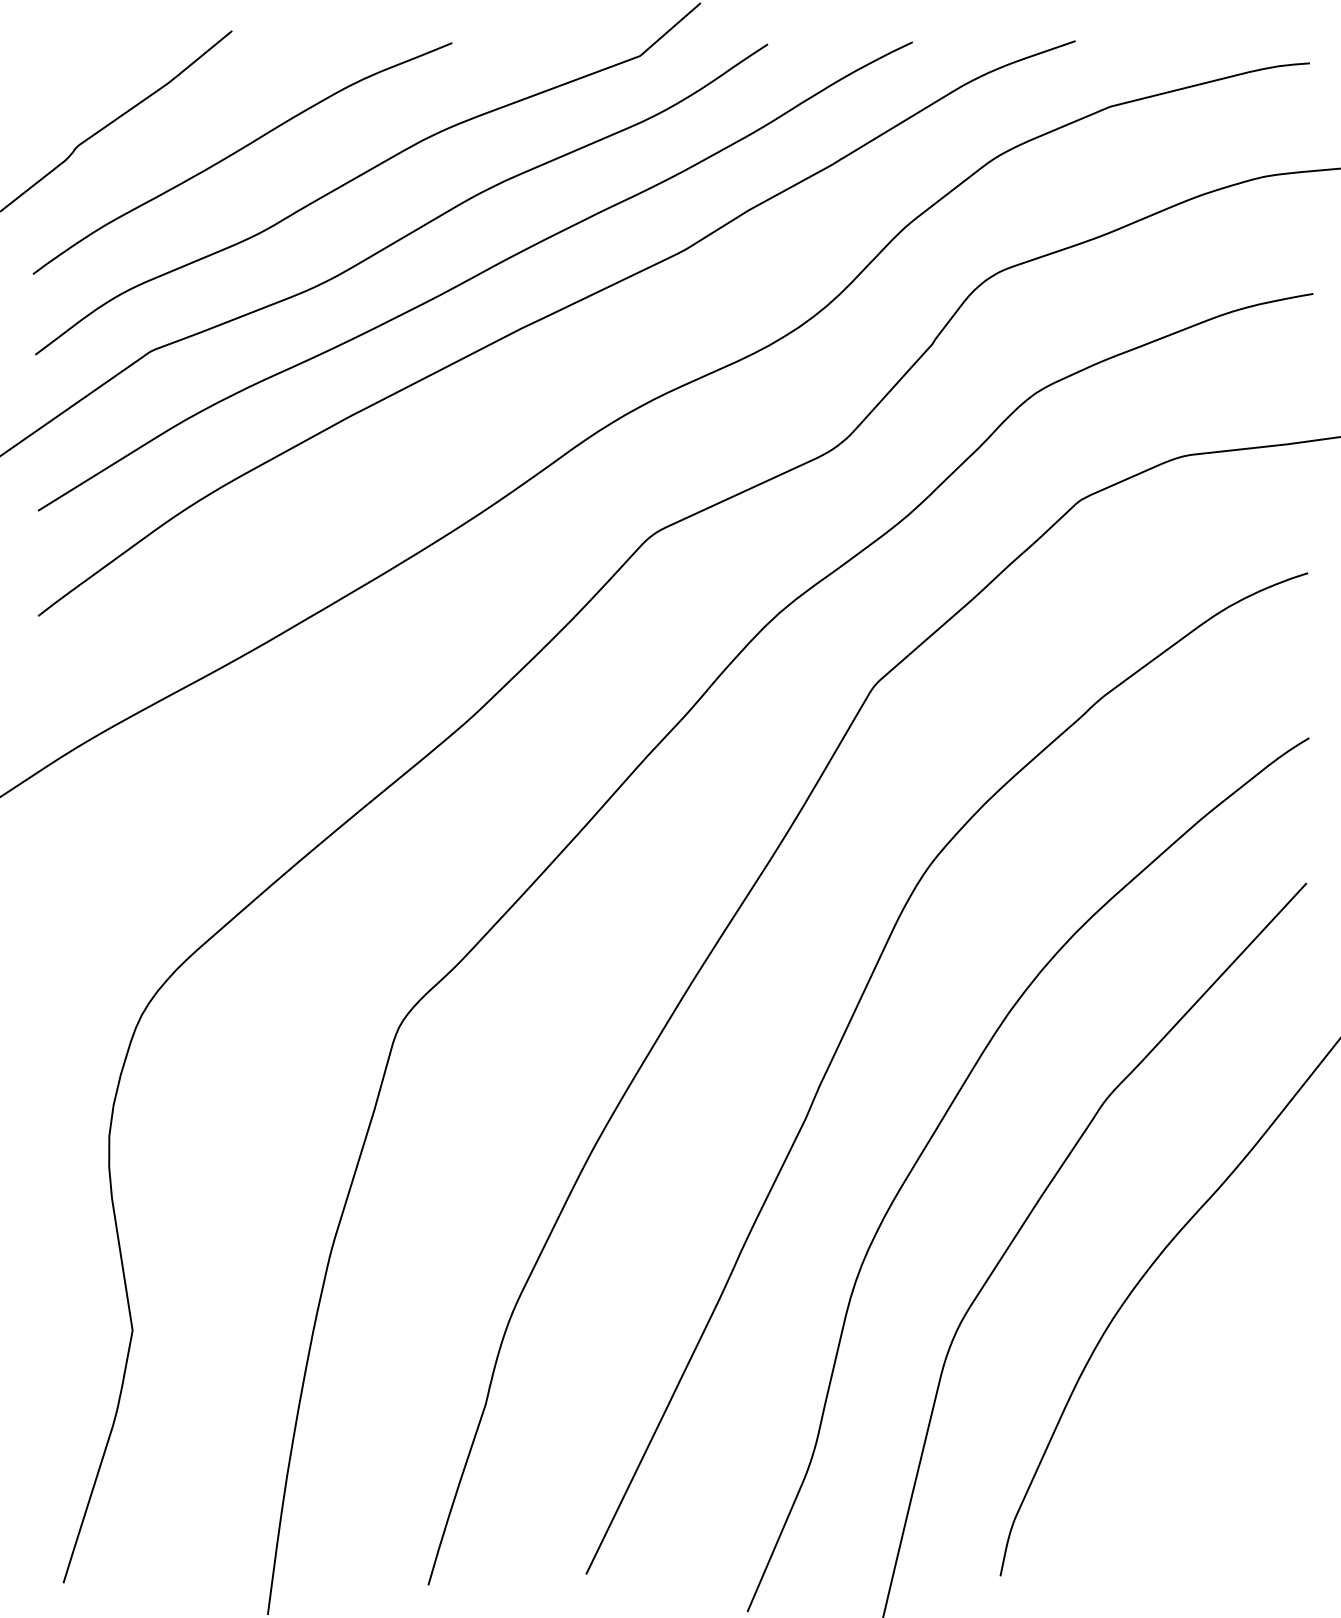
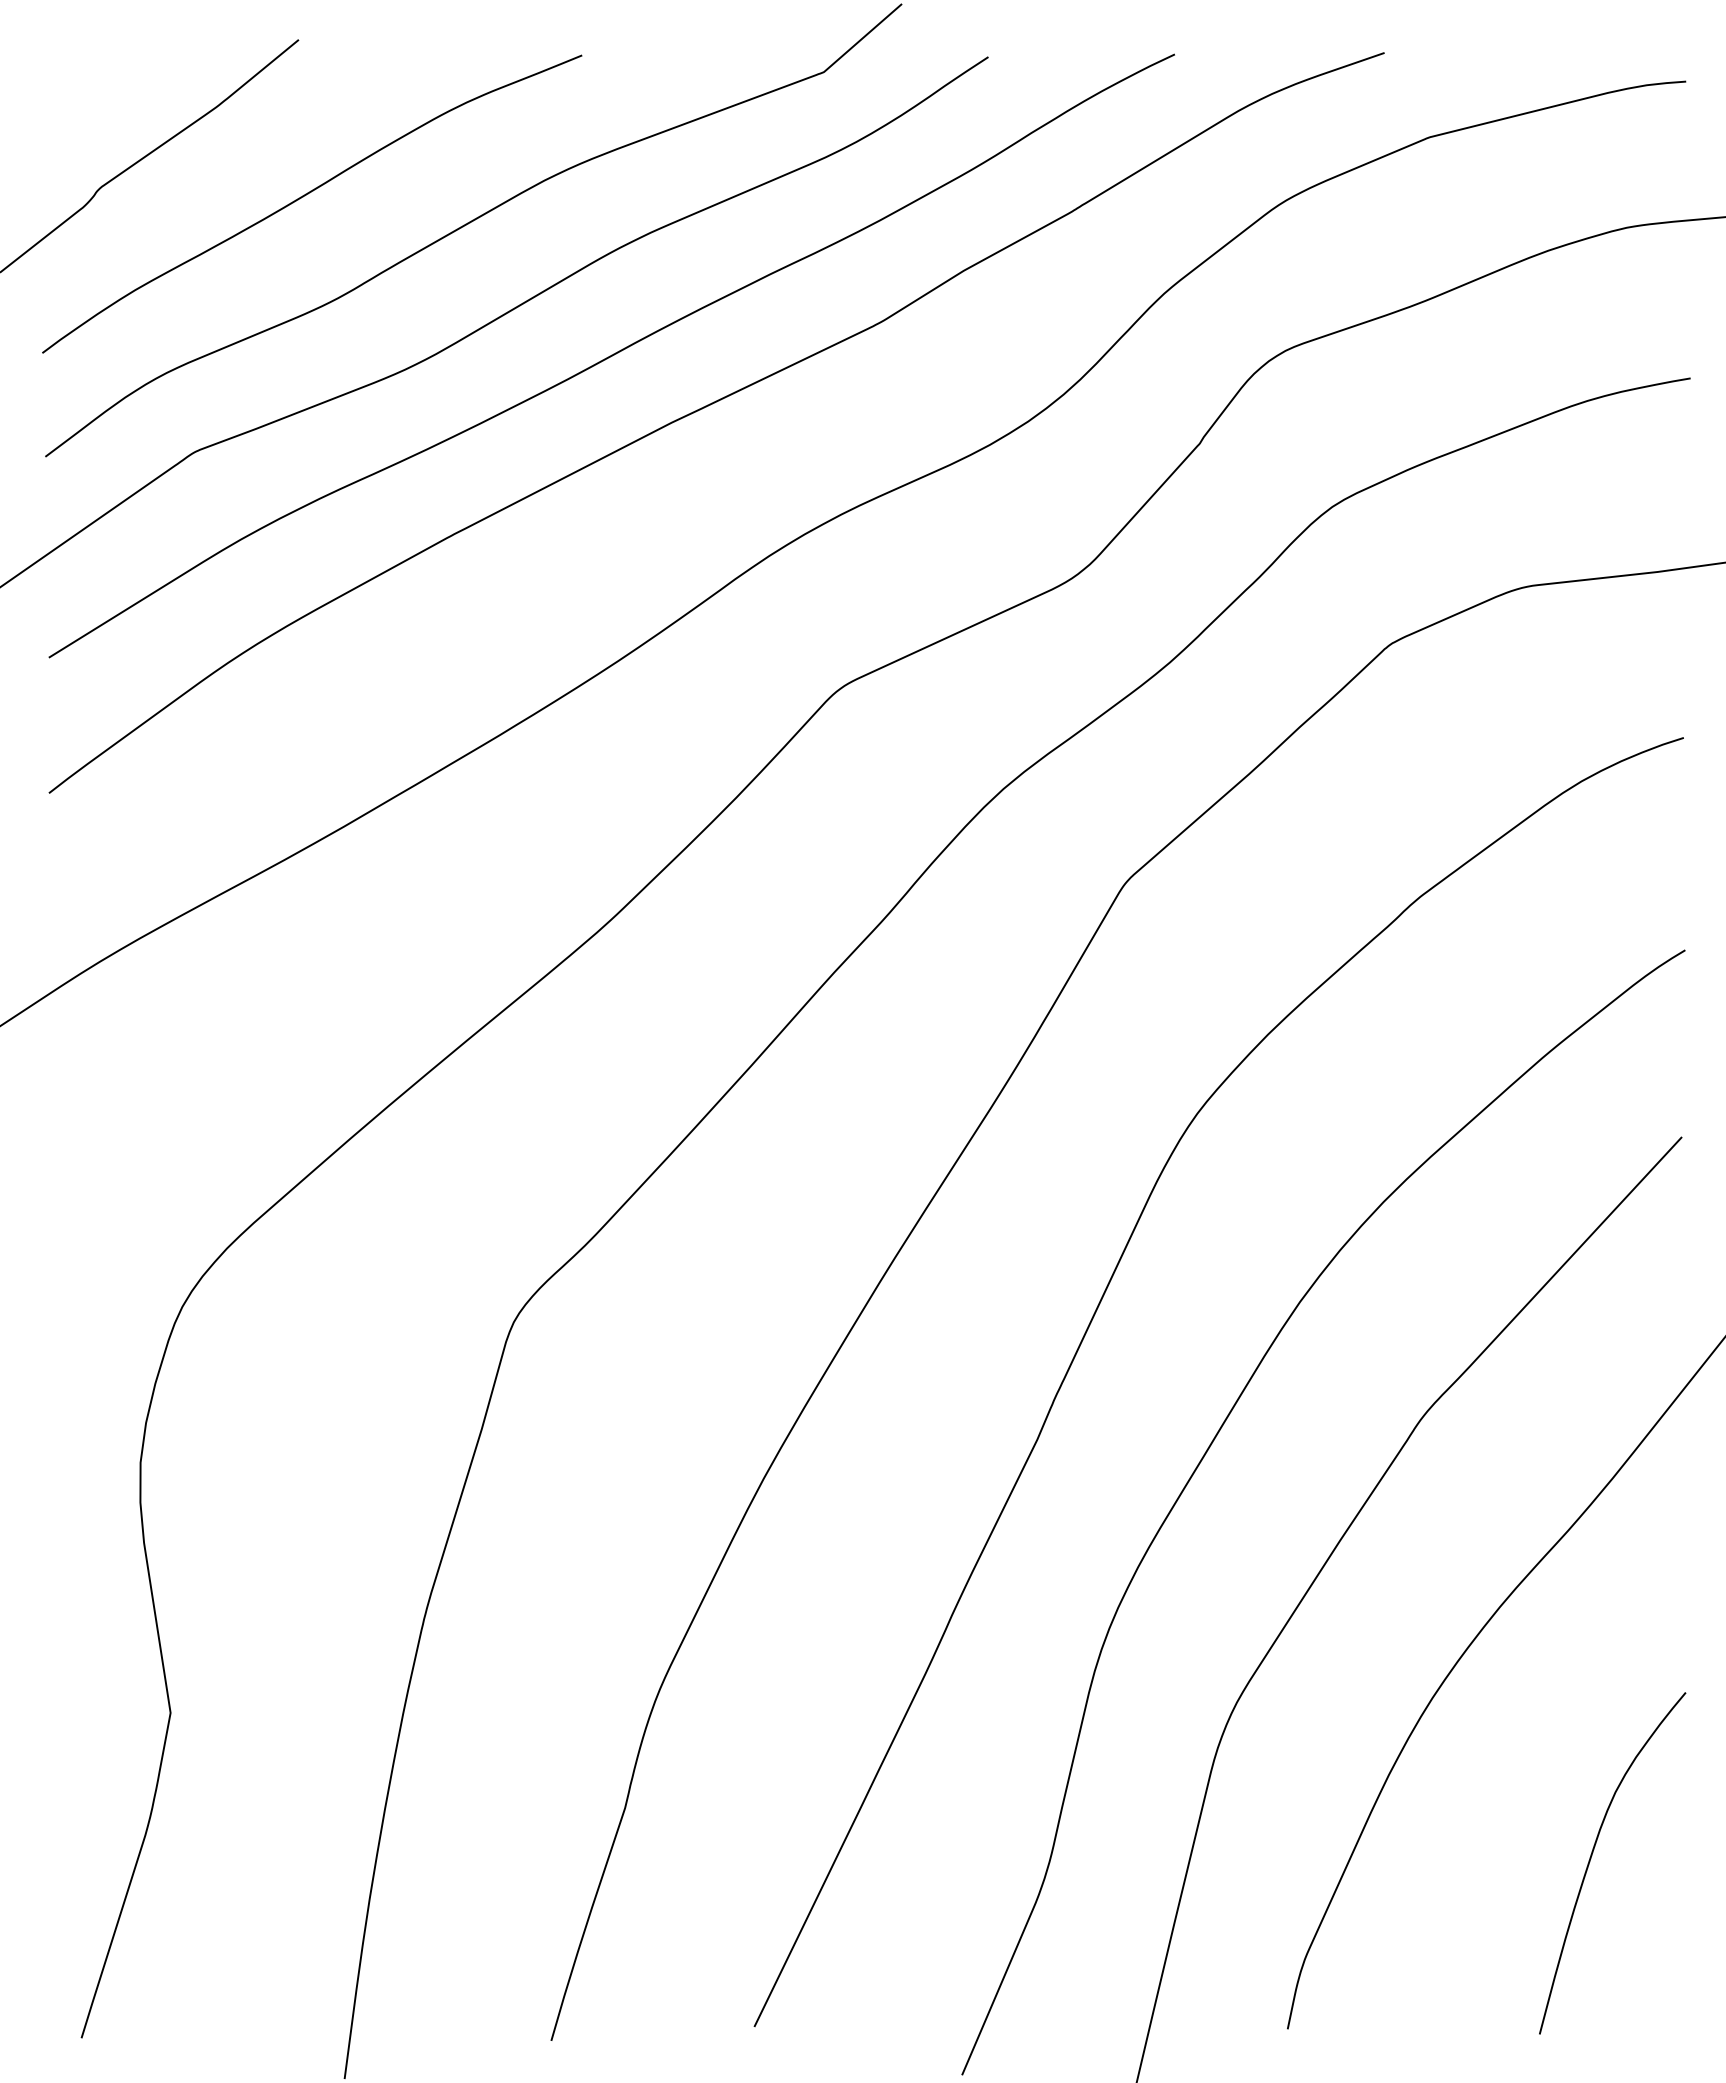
curve: (1237, 1441) -> (1592, 1855), added

